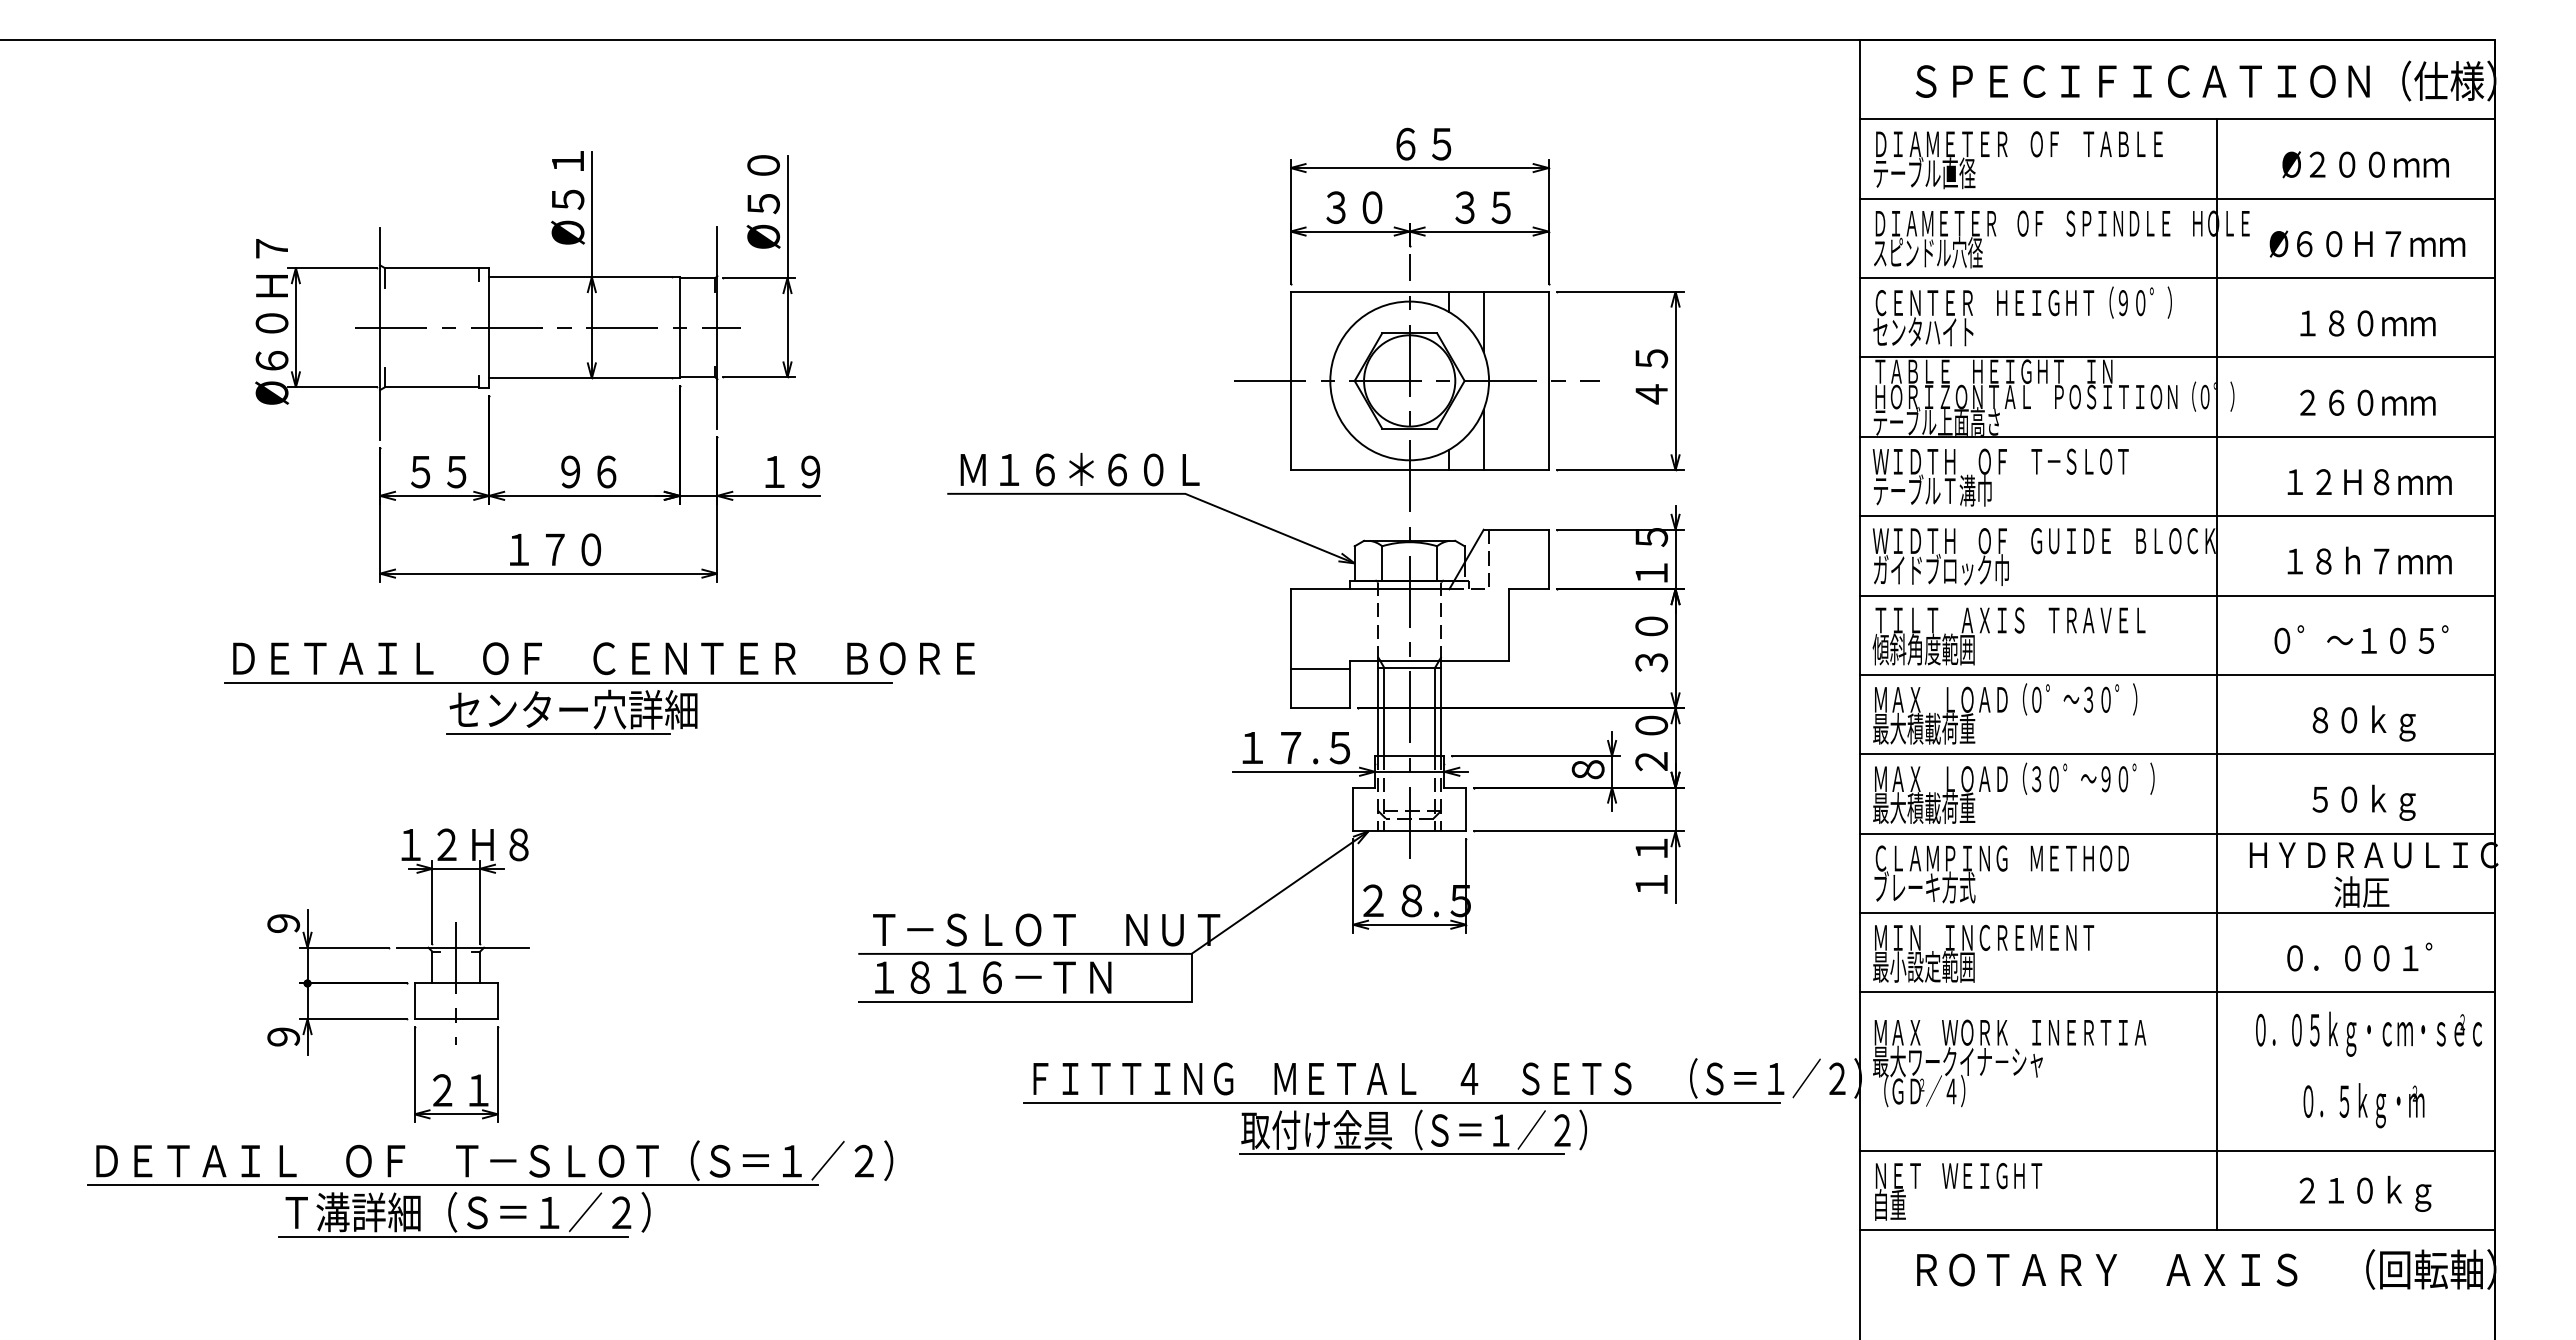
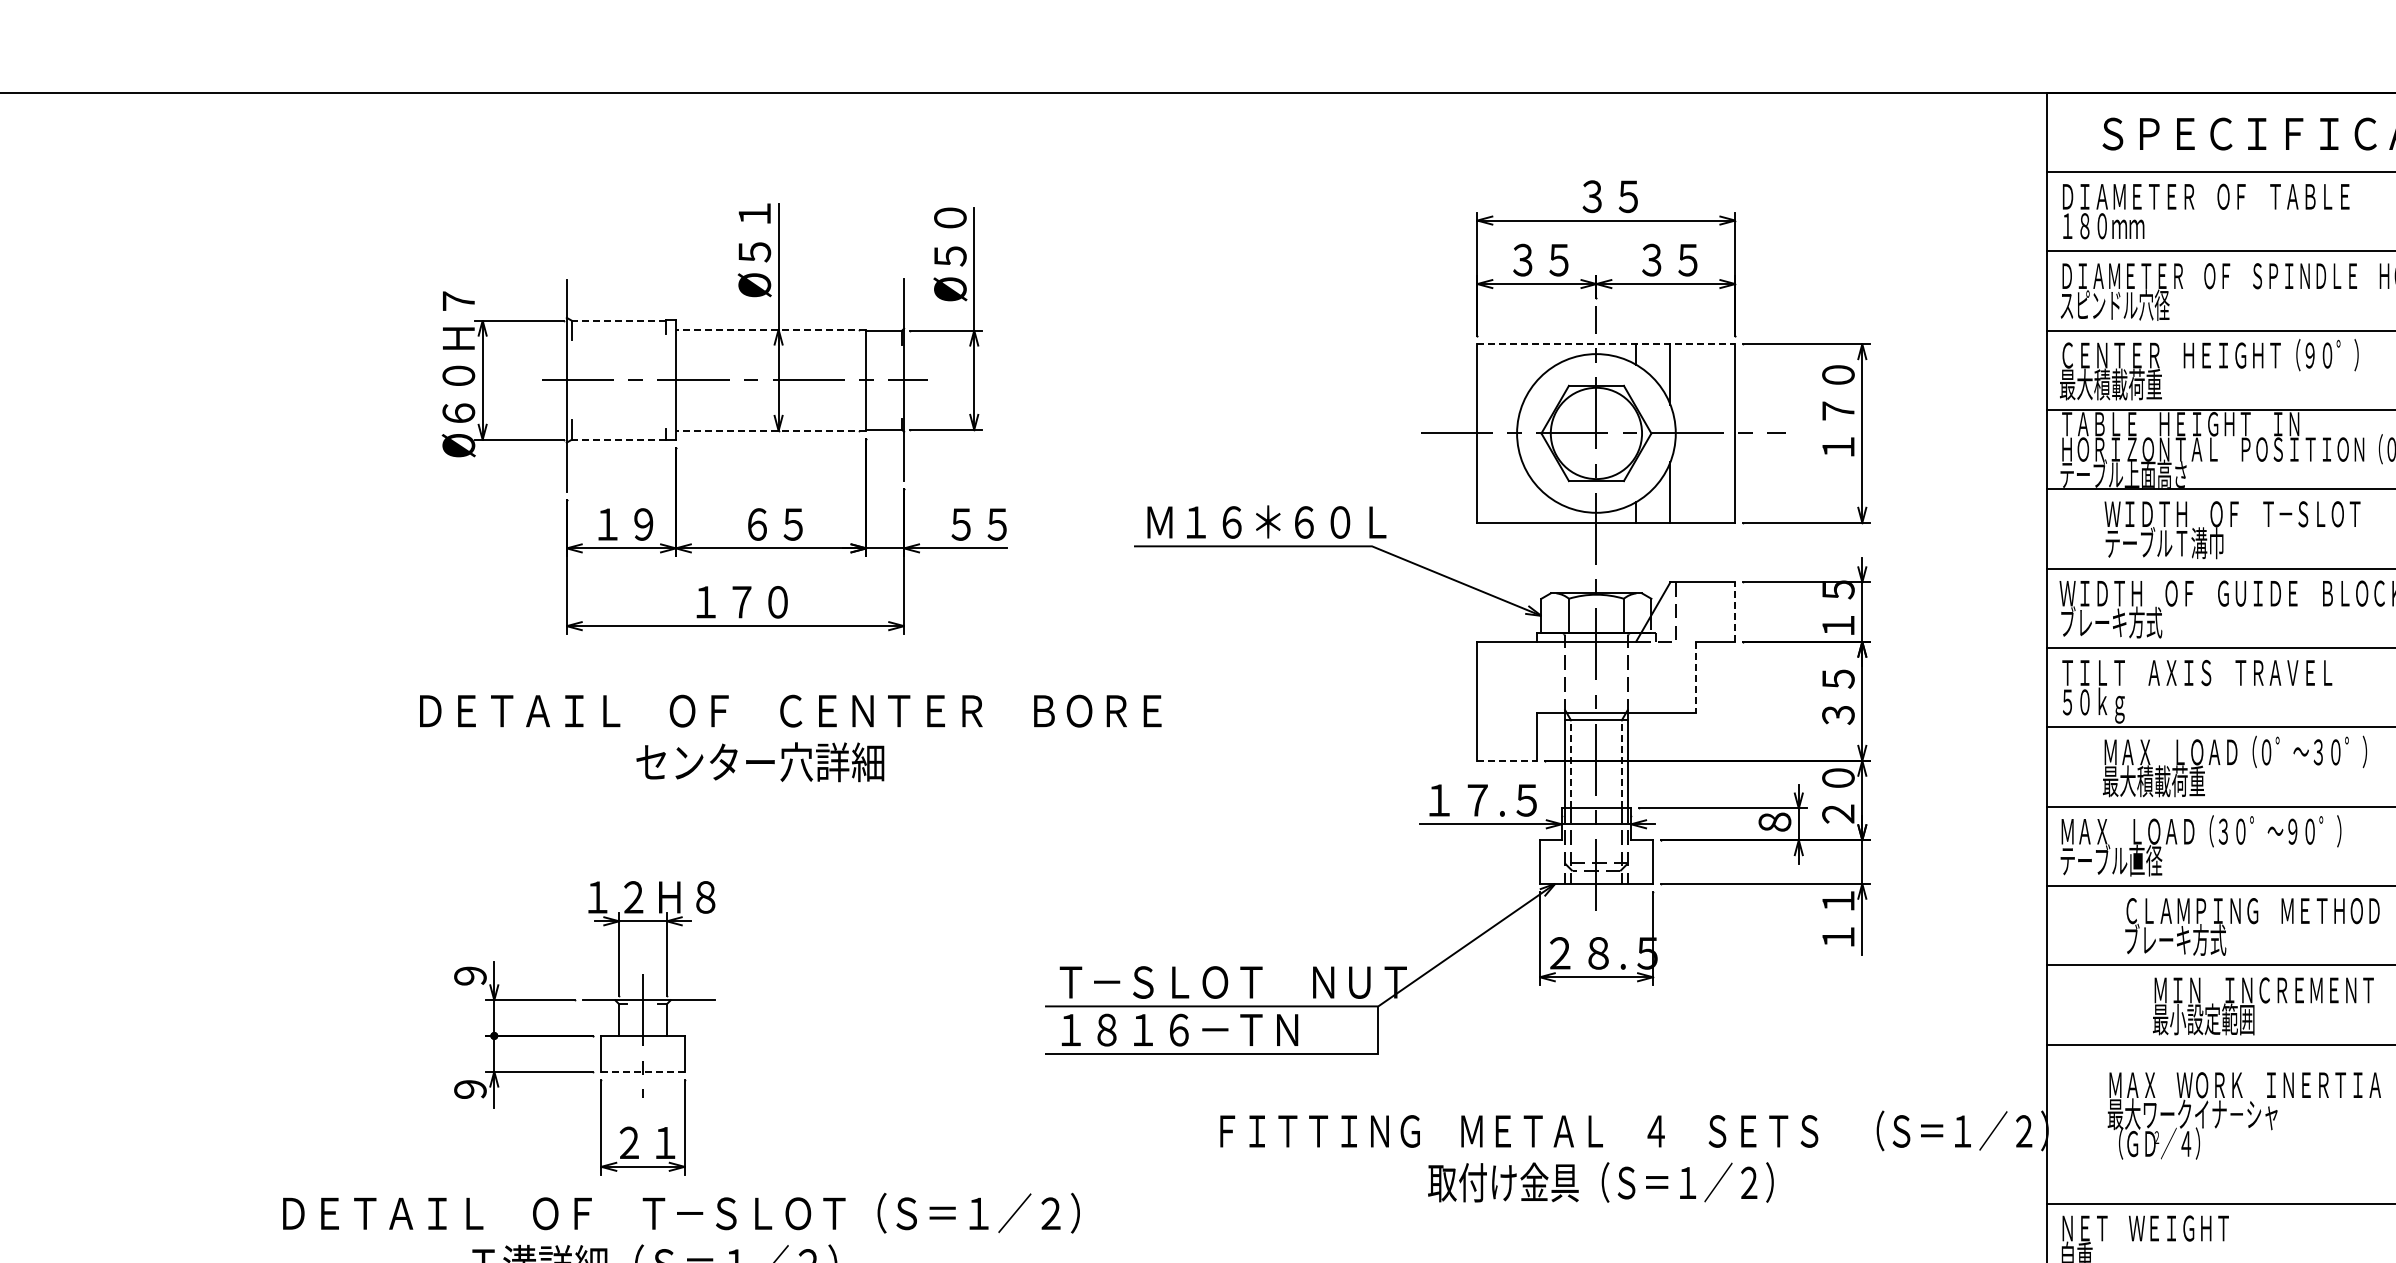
text: (1405, 143) -> (1592, 196), ６５ -> ３５
text: (1924, 173) -> (2111, 226), テーブル直径 -> １８０ｍｍ
text: (1372, 207) -> (1559, 260), ３０ -> ３５
line: (431, 268) -> (618, 321), solid -> dashed
line: (583, 277) -> (770, 330), solid -> dashed
line: (1419, 291) -> (1606, 344), solid -> dashed
text: (1924, 331) -> (2111, 384), センタハイト -> 最大積載荷重
text: (1651, 358) -> (1838, 411), ４５ -> １７０
line: (583, 378) -> (770, 431), solid -> dashed
line: (431, 387) -> (618, 440), solid -> dashed
text: (438, 471) -> (625, 524), ５５ -> １９
text: (588, 471) -> (775, 524), ９６ -> ６５
text: (792, 471) -> (979, 524), １９ -> ５５
text: (2000, 477) -> (2232, 530), moved
line: (1548, 559) -> (1735, 612), solid -> dashed
text: (1941, 569) -> (2128, 622), ガイドブロック巾 -> ブレーキ方式
line: (1508, 624) -> (1695, 677), solid -> dashed
text: (1651, 626) -> (1838, 679), ３０ -> ３５
text: (1923, 652) -> (2110, 705), 傾斜角度範囲 -> ５０ｋｇ
line: (1320, 668) -> (1507, 721), removed
line: (558, 682) -> (745, 735), removed
line: (1320, 708) -> (1507, 761), solid -> dashed
line: (1384, 711) -> (1571, 764), solid -> dashed
line: (1435, 711) -> (1622, 764), solid -> dashed
text: (2005, 713) -> (2235, 766), moved
line: (558, 734) -> (745, 787), removed
text: (1924, 808) -> (2111, 861), 最大積載荷重 -> テーブル直径
text: (2001, 874) -> (2252, 927), moved
text: (1983, 953) -> (2263, 1006), moved
line: (456, 1019) -> (643, 1072), solid -> dashed
text: (2009, 1063) -> (2244, 1116), moved
line: (1401, 1102) -> (1588, 1155), removed
line: (1402, 1154) -> (1589, 1207), removed
line: (453, 1185) -> (640, 1238), removed

